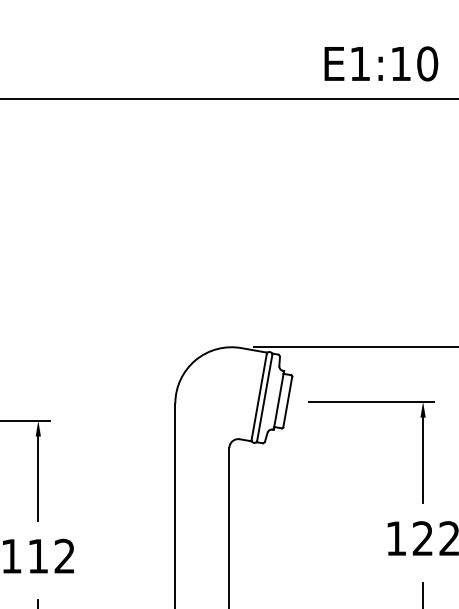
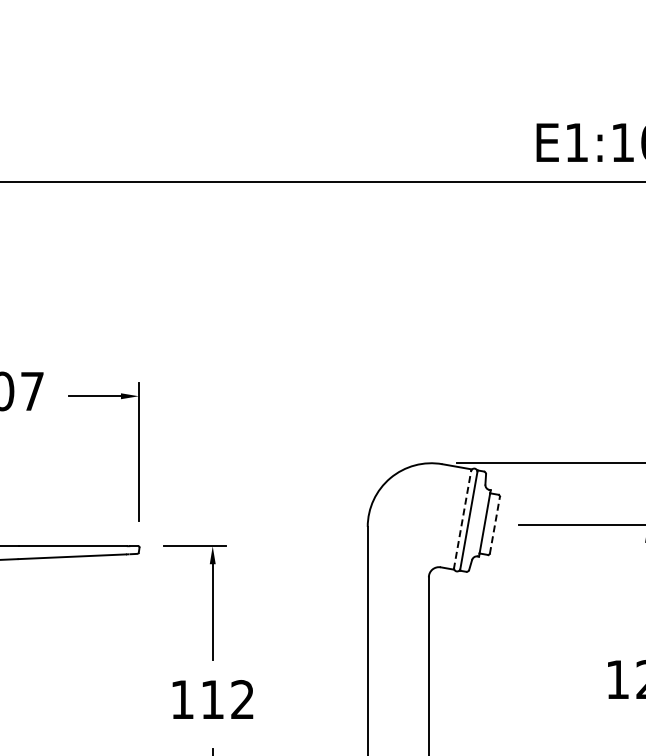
line: (259, 396) -> (462, 519), solid -> dashed
line: (288, 401) -> (495, 524), solid -> dashed

